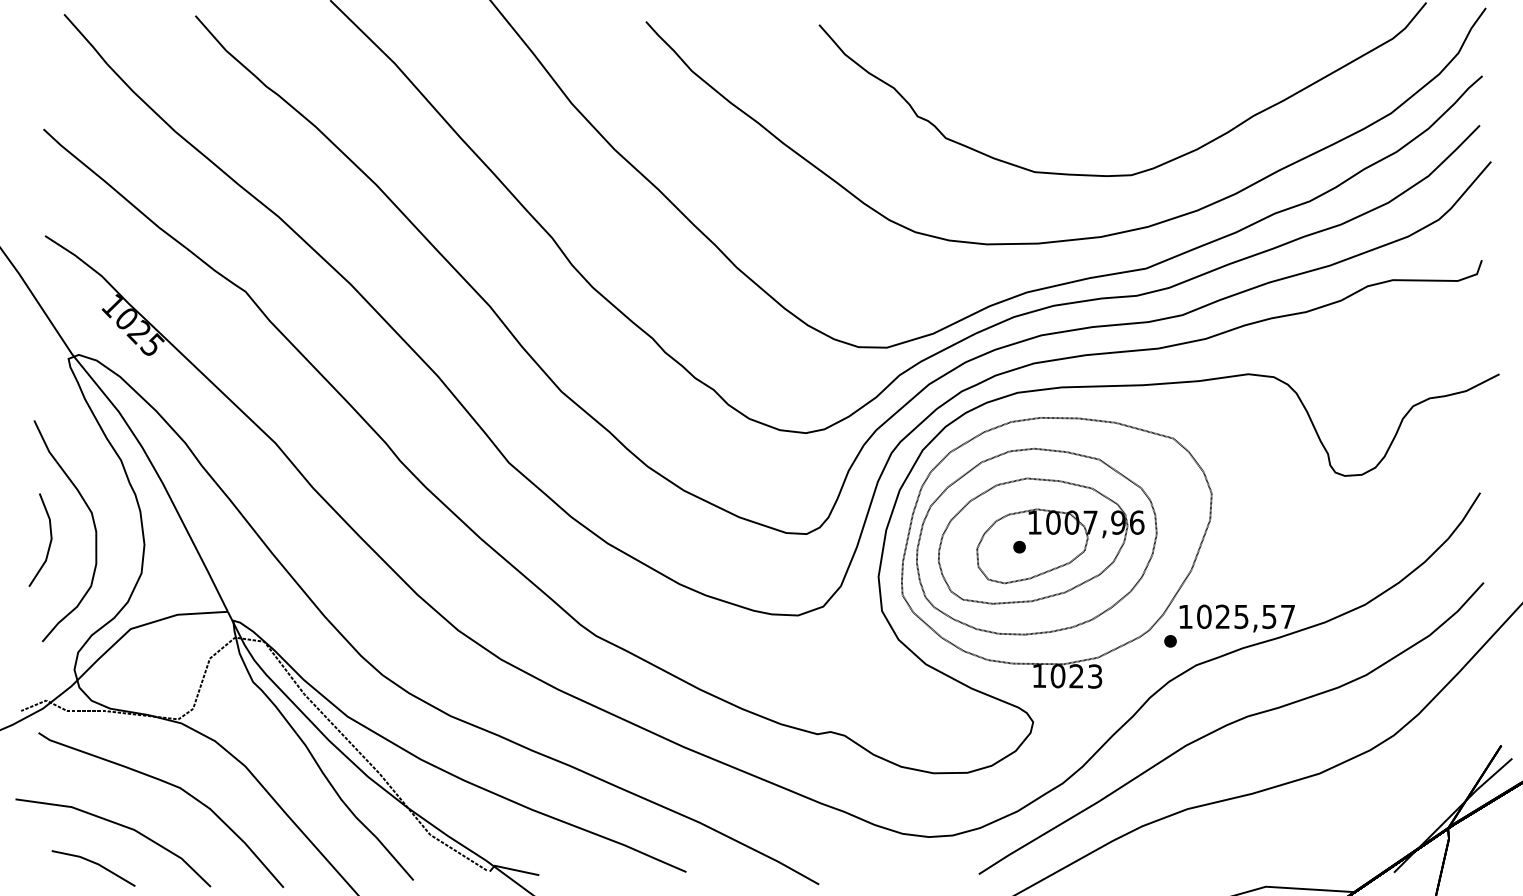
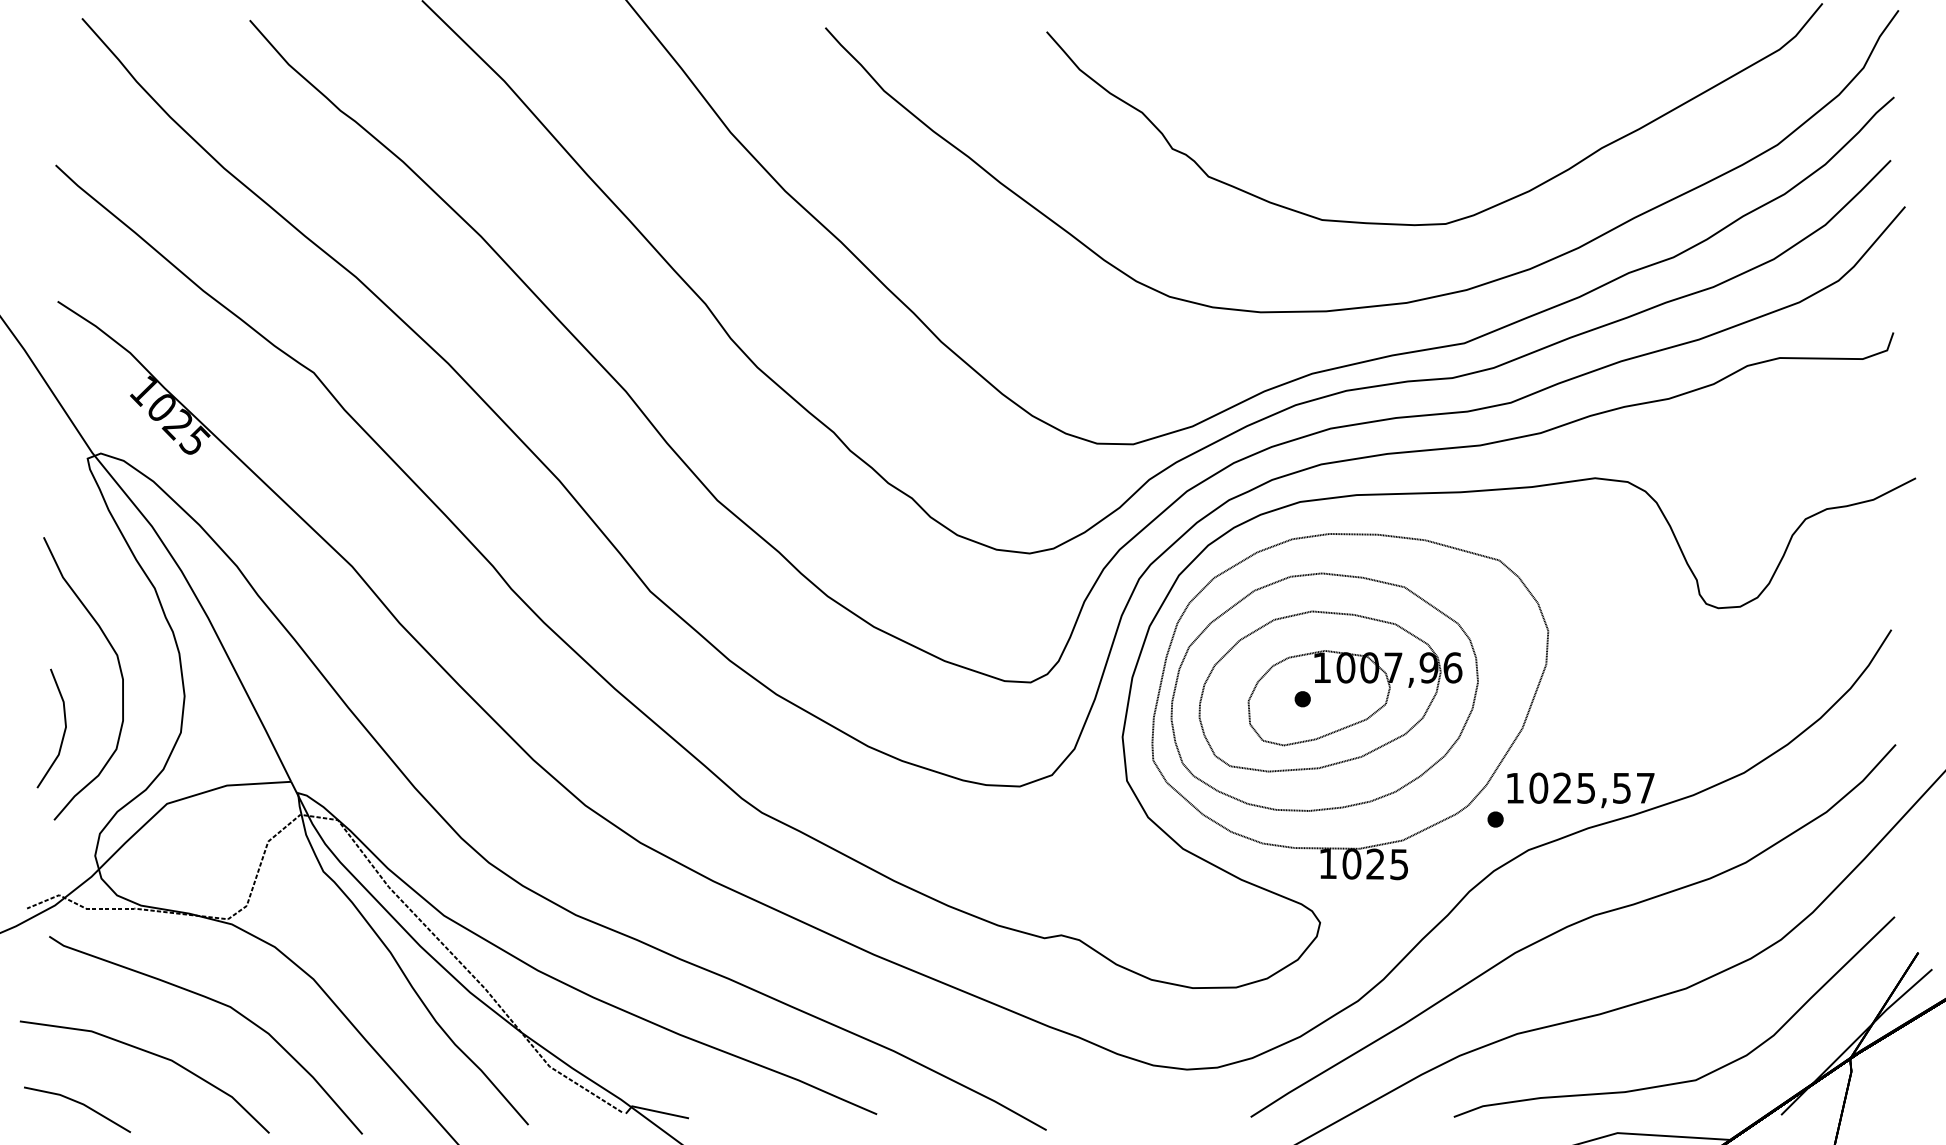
line: (49, 542) -> (63, 731), moved
text: (1095, 676) -> (1399, 864), 1023 -> 1025
curve: (1319, 845) -> (1685, 1080), added
line: (95, 864) -> (79, 1104), moved

